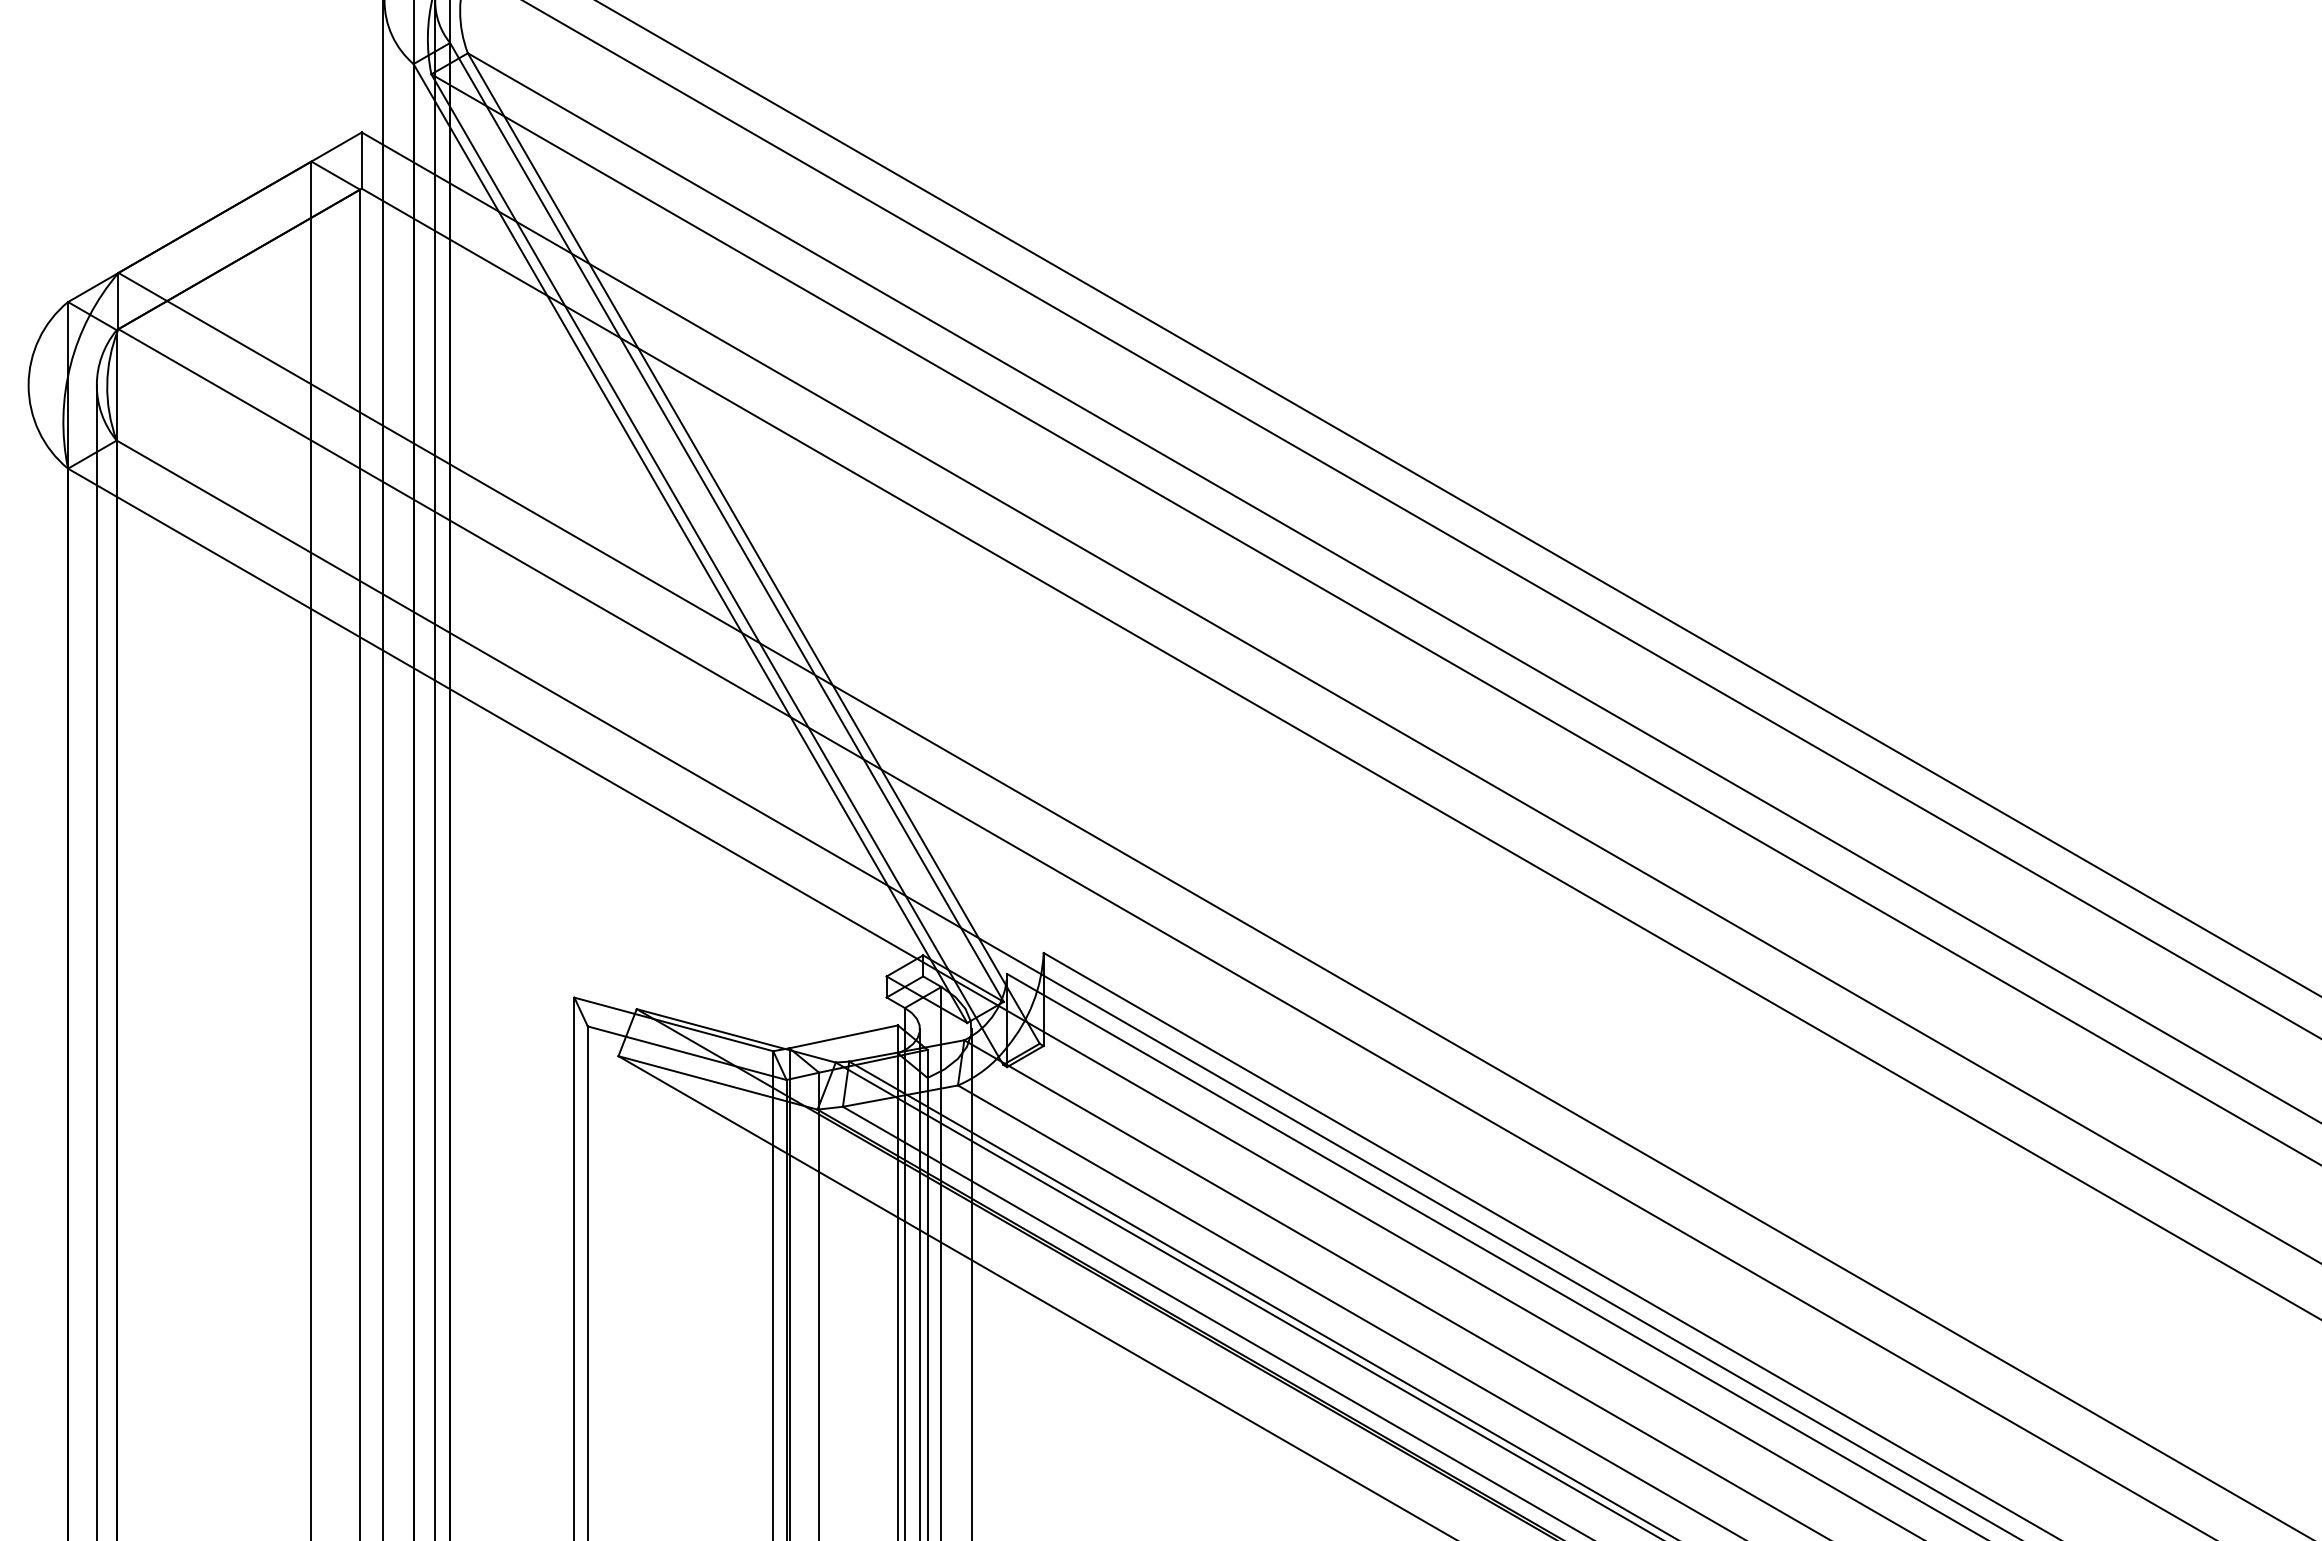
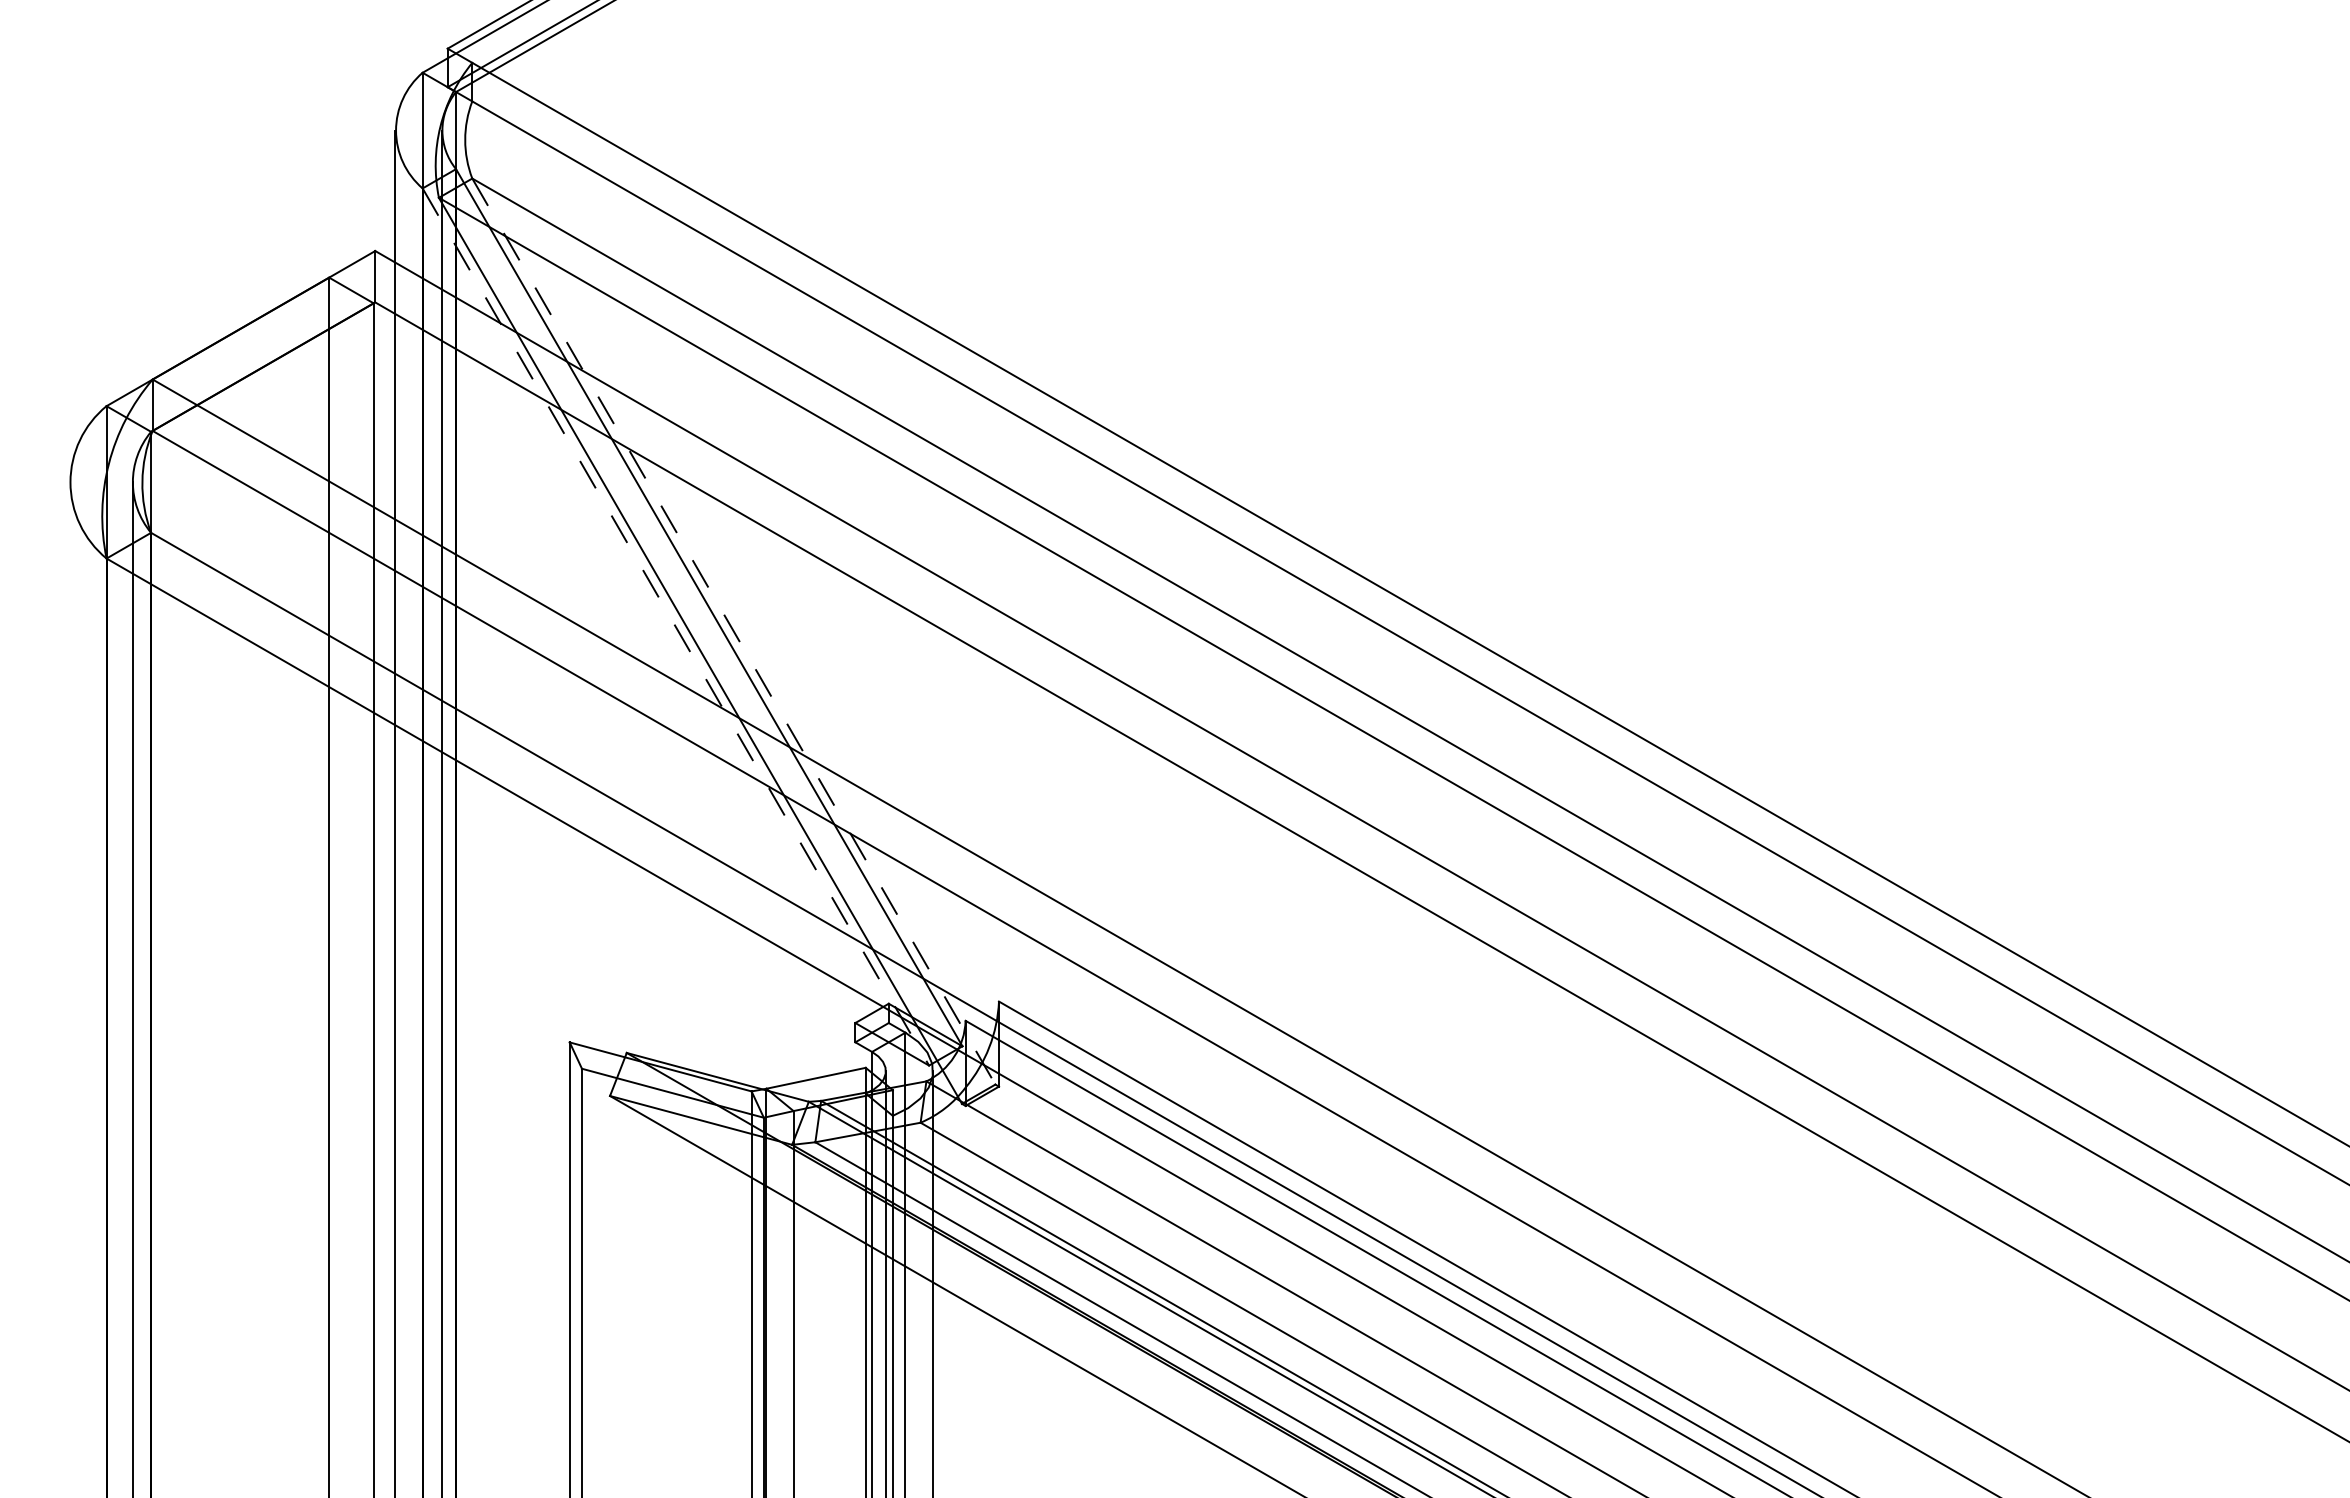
line: (691, 544) -> (676, 627), solid -> dashed
line: (754, 549) -> (734, 632), solid -> dashed

